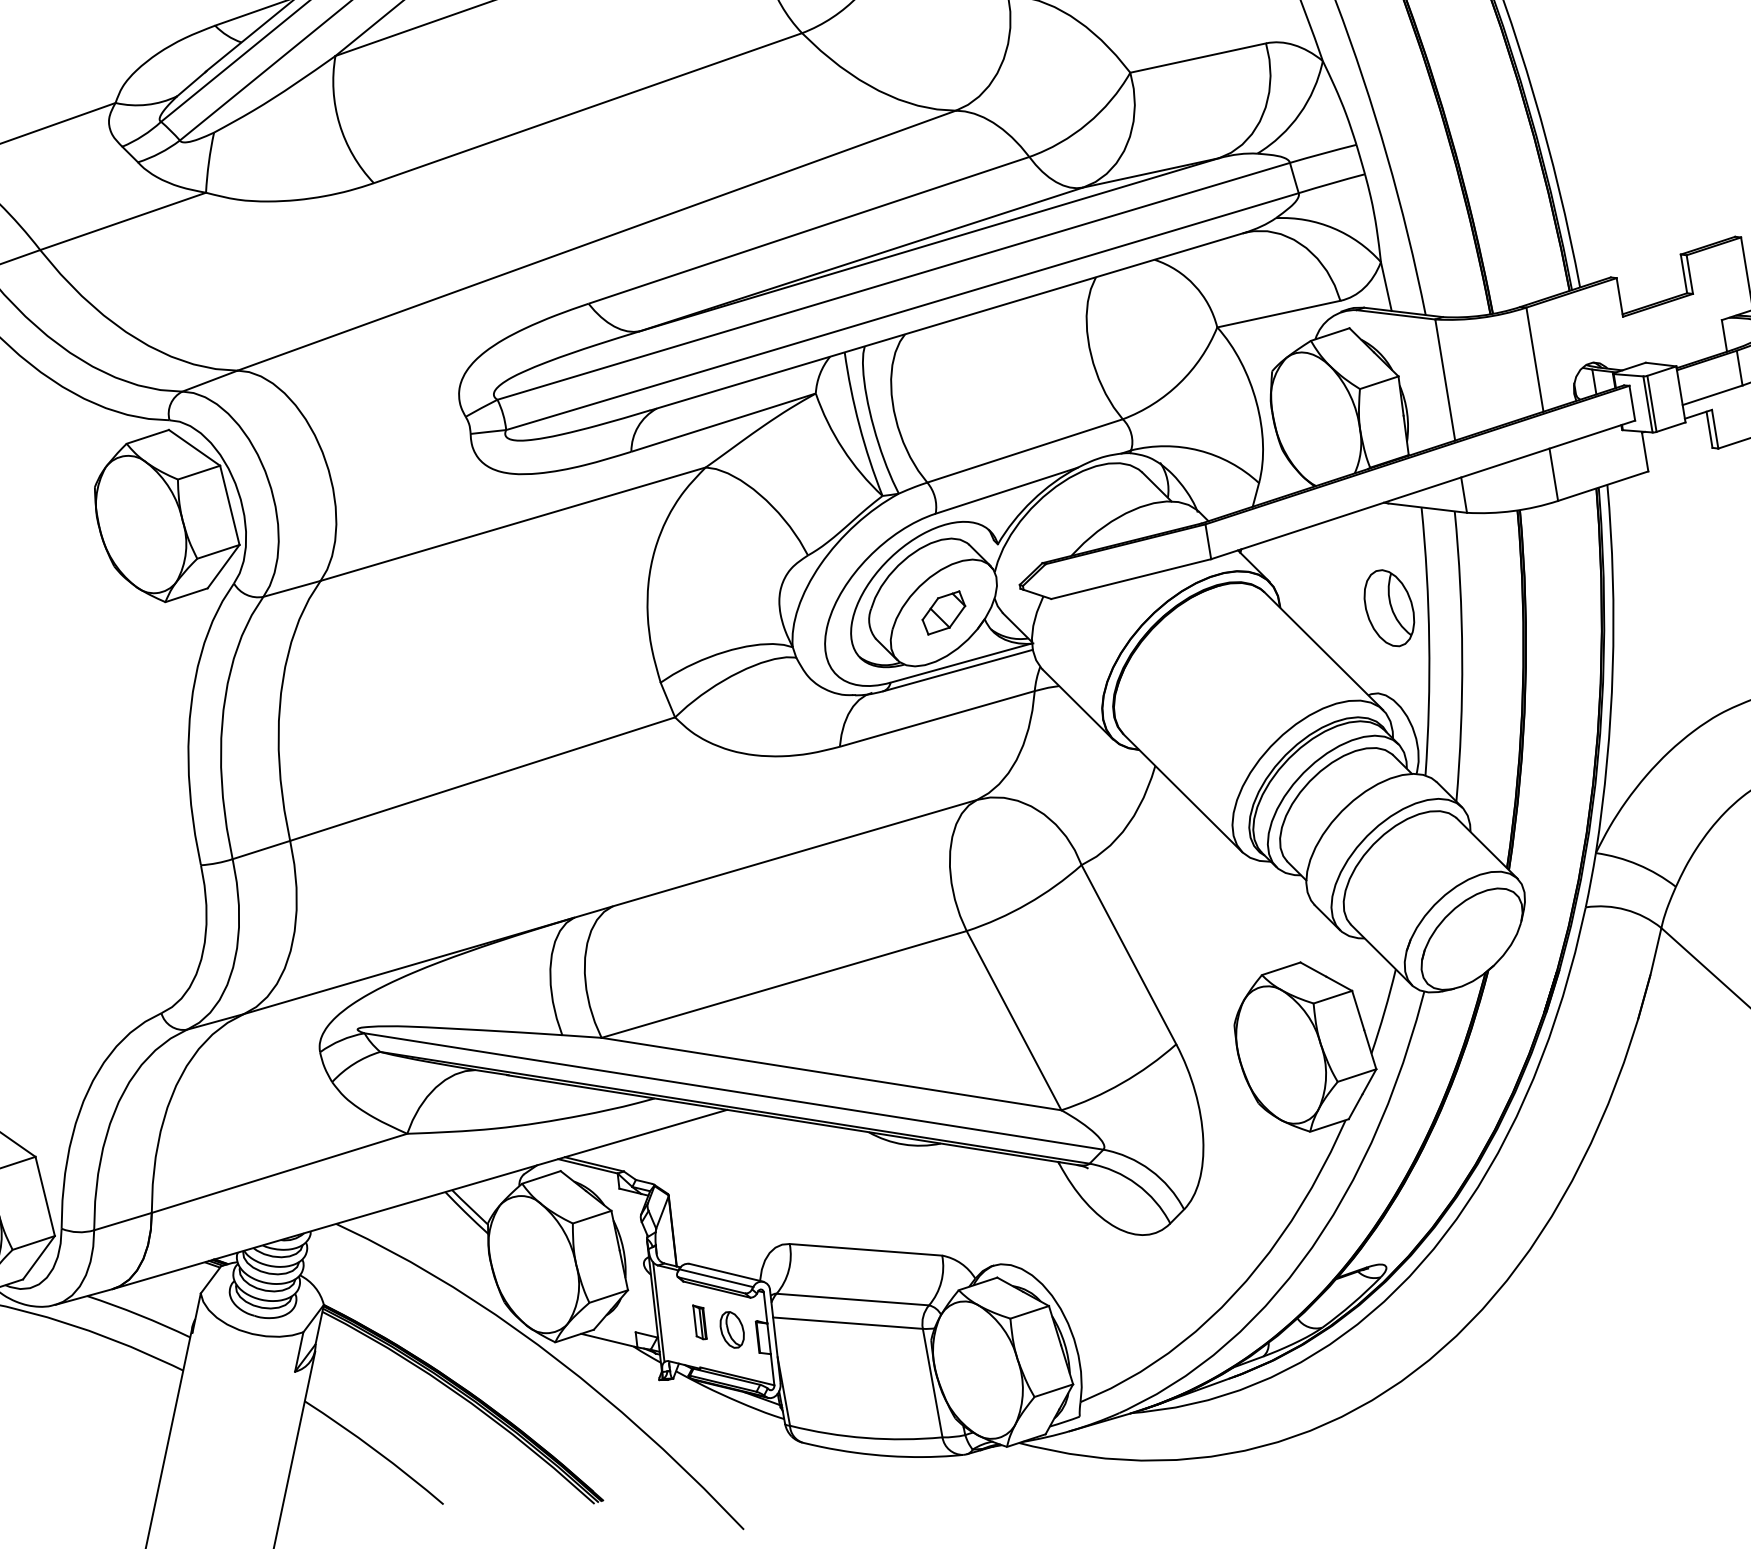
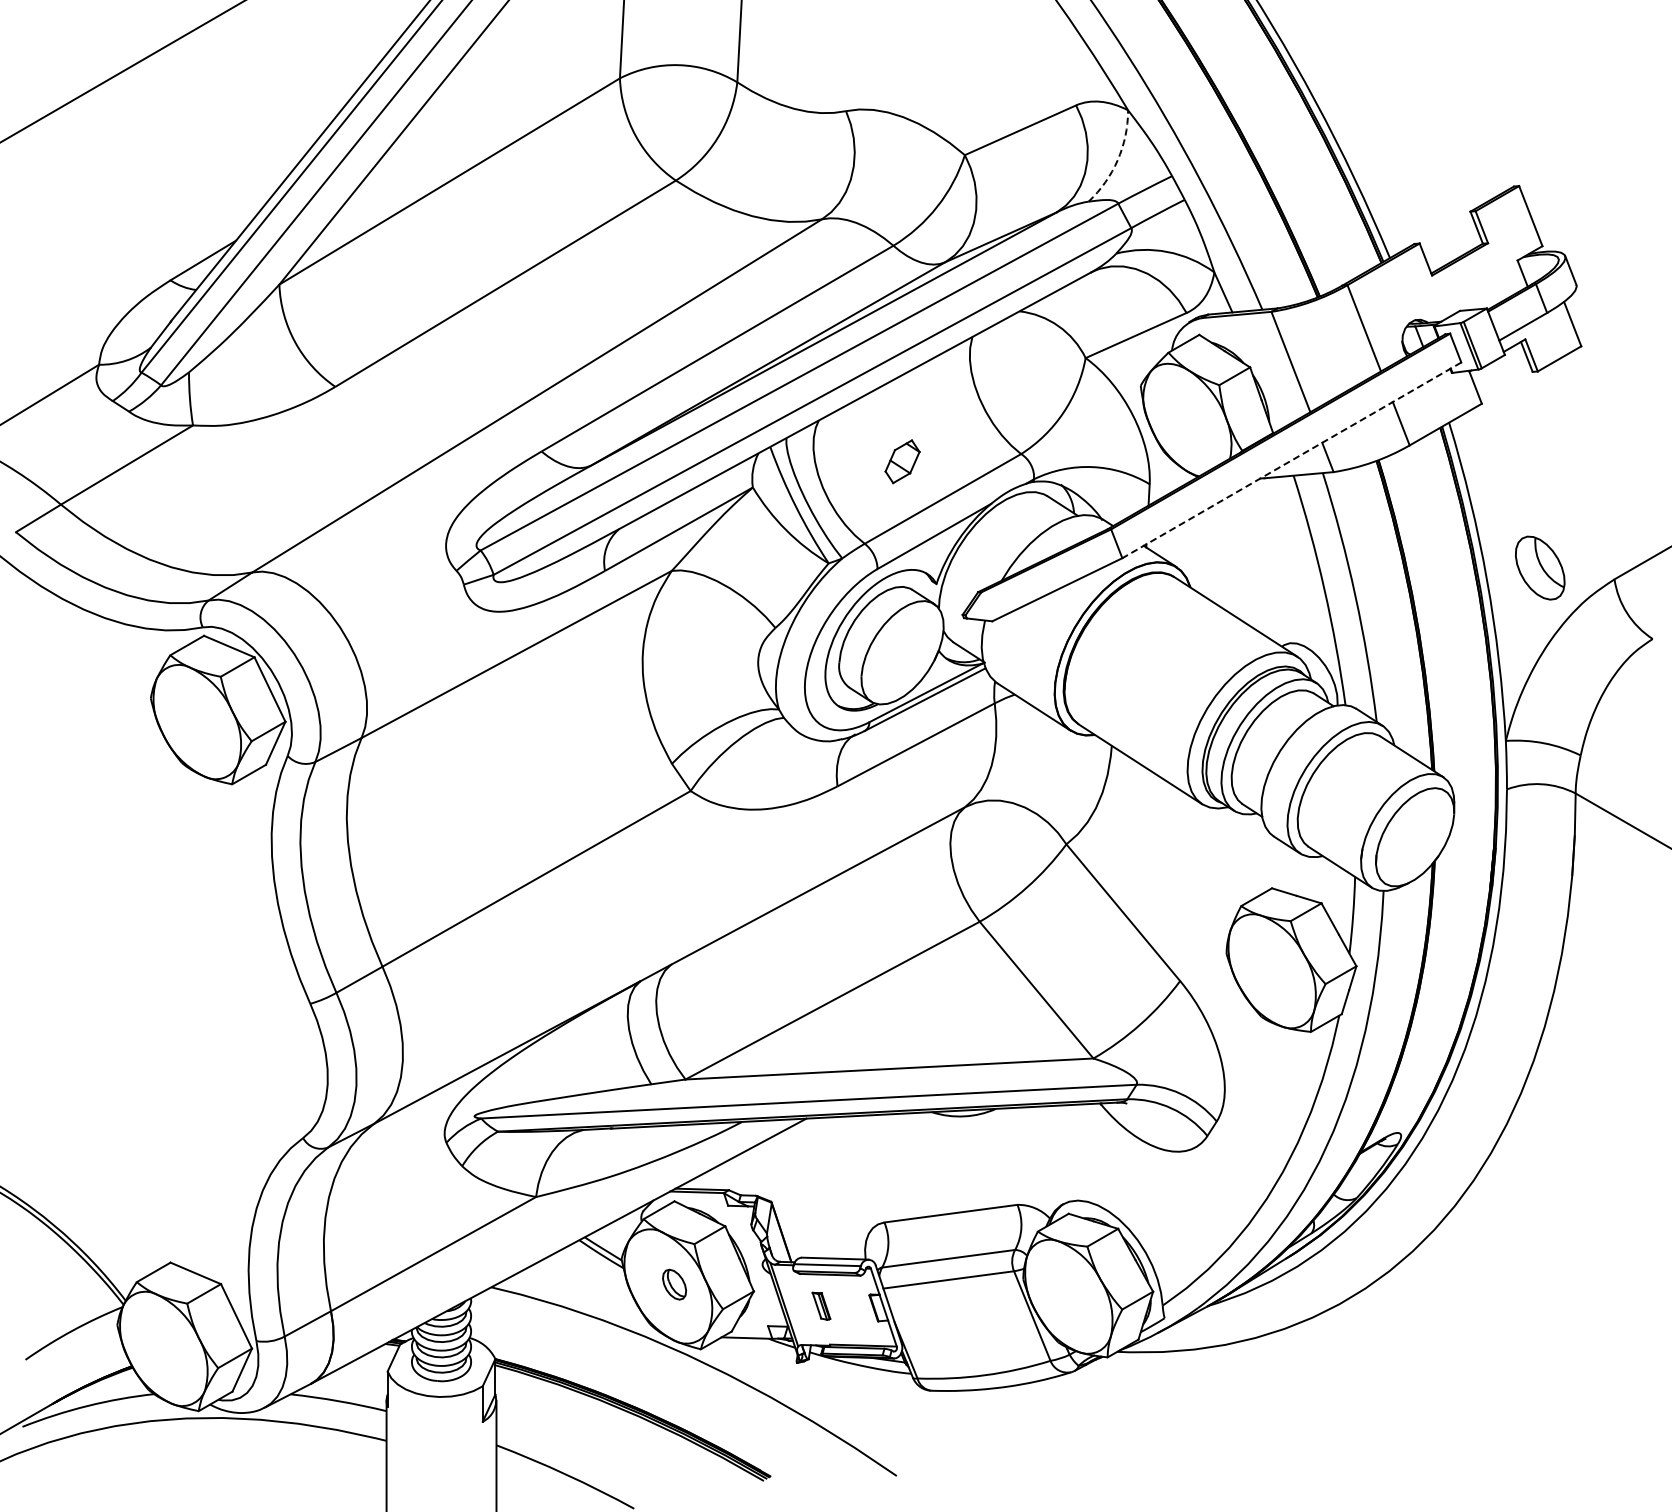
arc: (1299, 114) -> (1117, 160), solid -> dashed
line: (1422, 489) -> (1291, 460), solid -> dashed
part: (1389, 607) -> (1540, 567), moved
part: (943, 612) -> (902, 461), moved
part: (732, 1329) -> (674, 1284), moved

